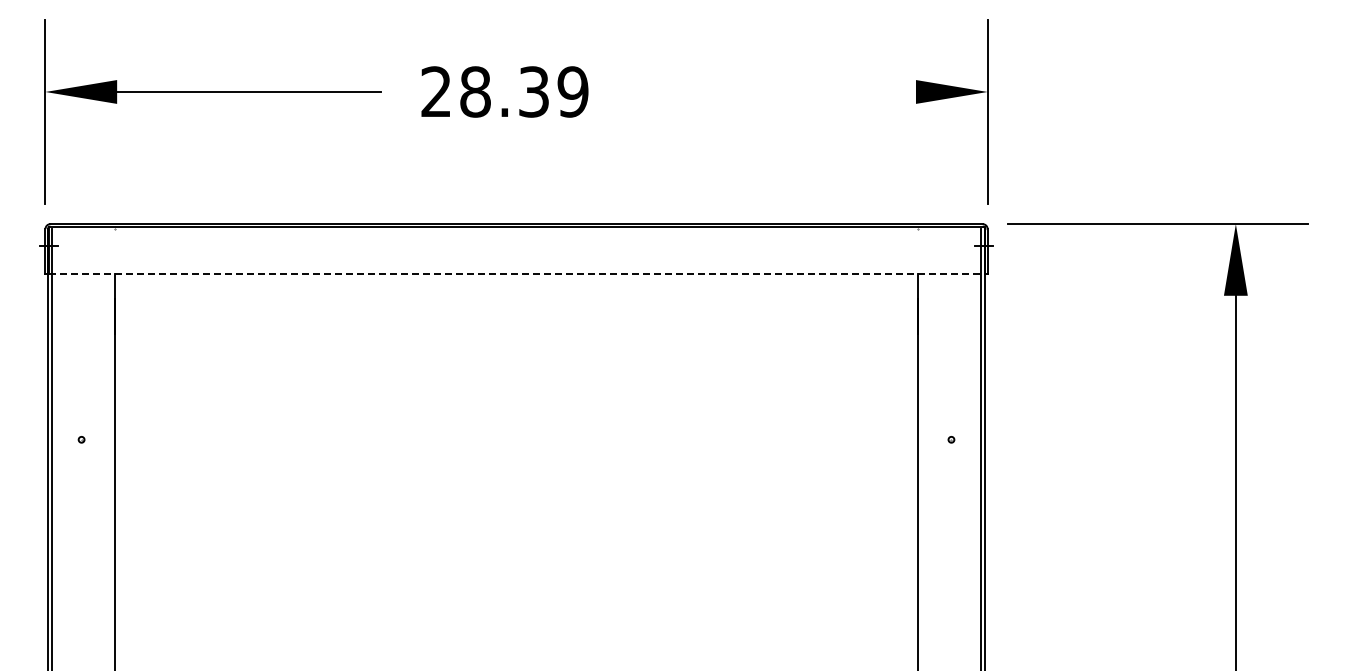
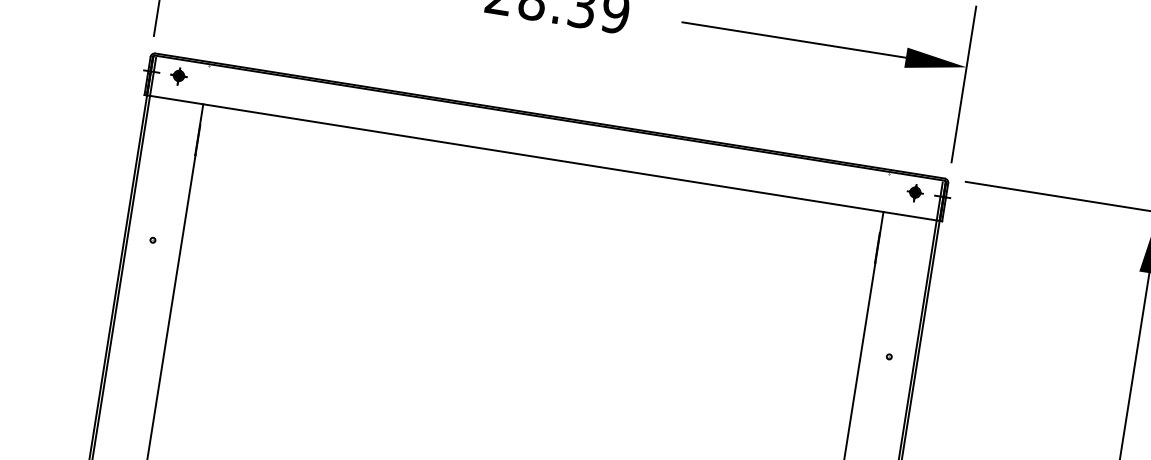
line: (783, 91) -> (793, 39), added
part: (81, 246) -> (178, 76), added
part: (951, 246) -> (915, 193), added
line: (516, 273) -> (543, 157), dashed -> solid

